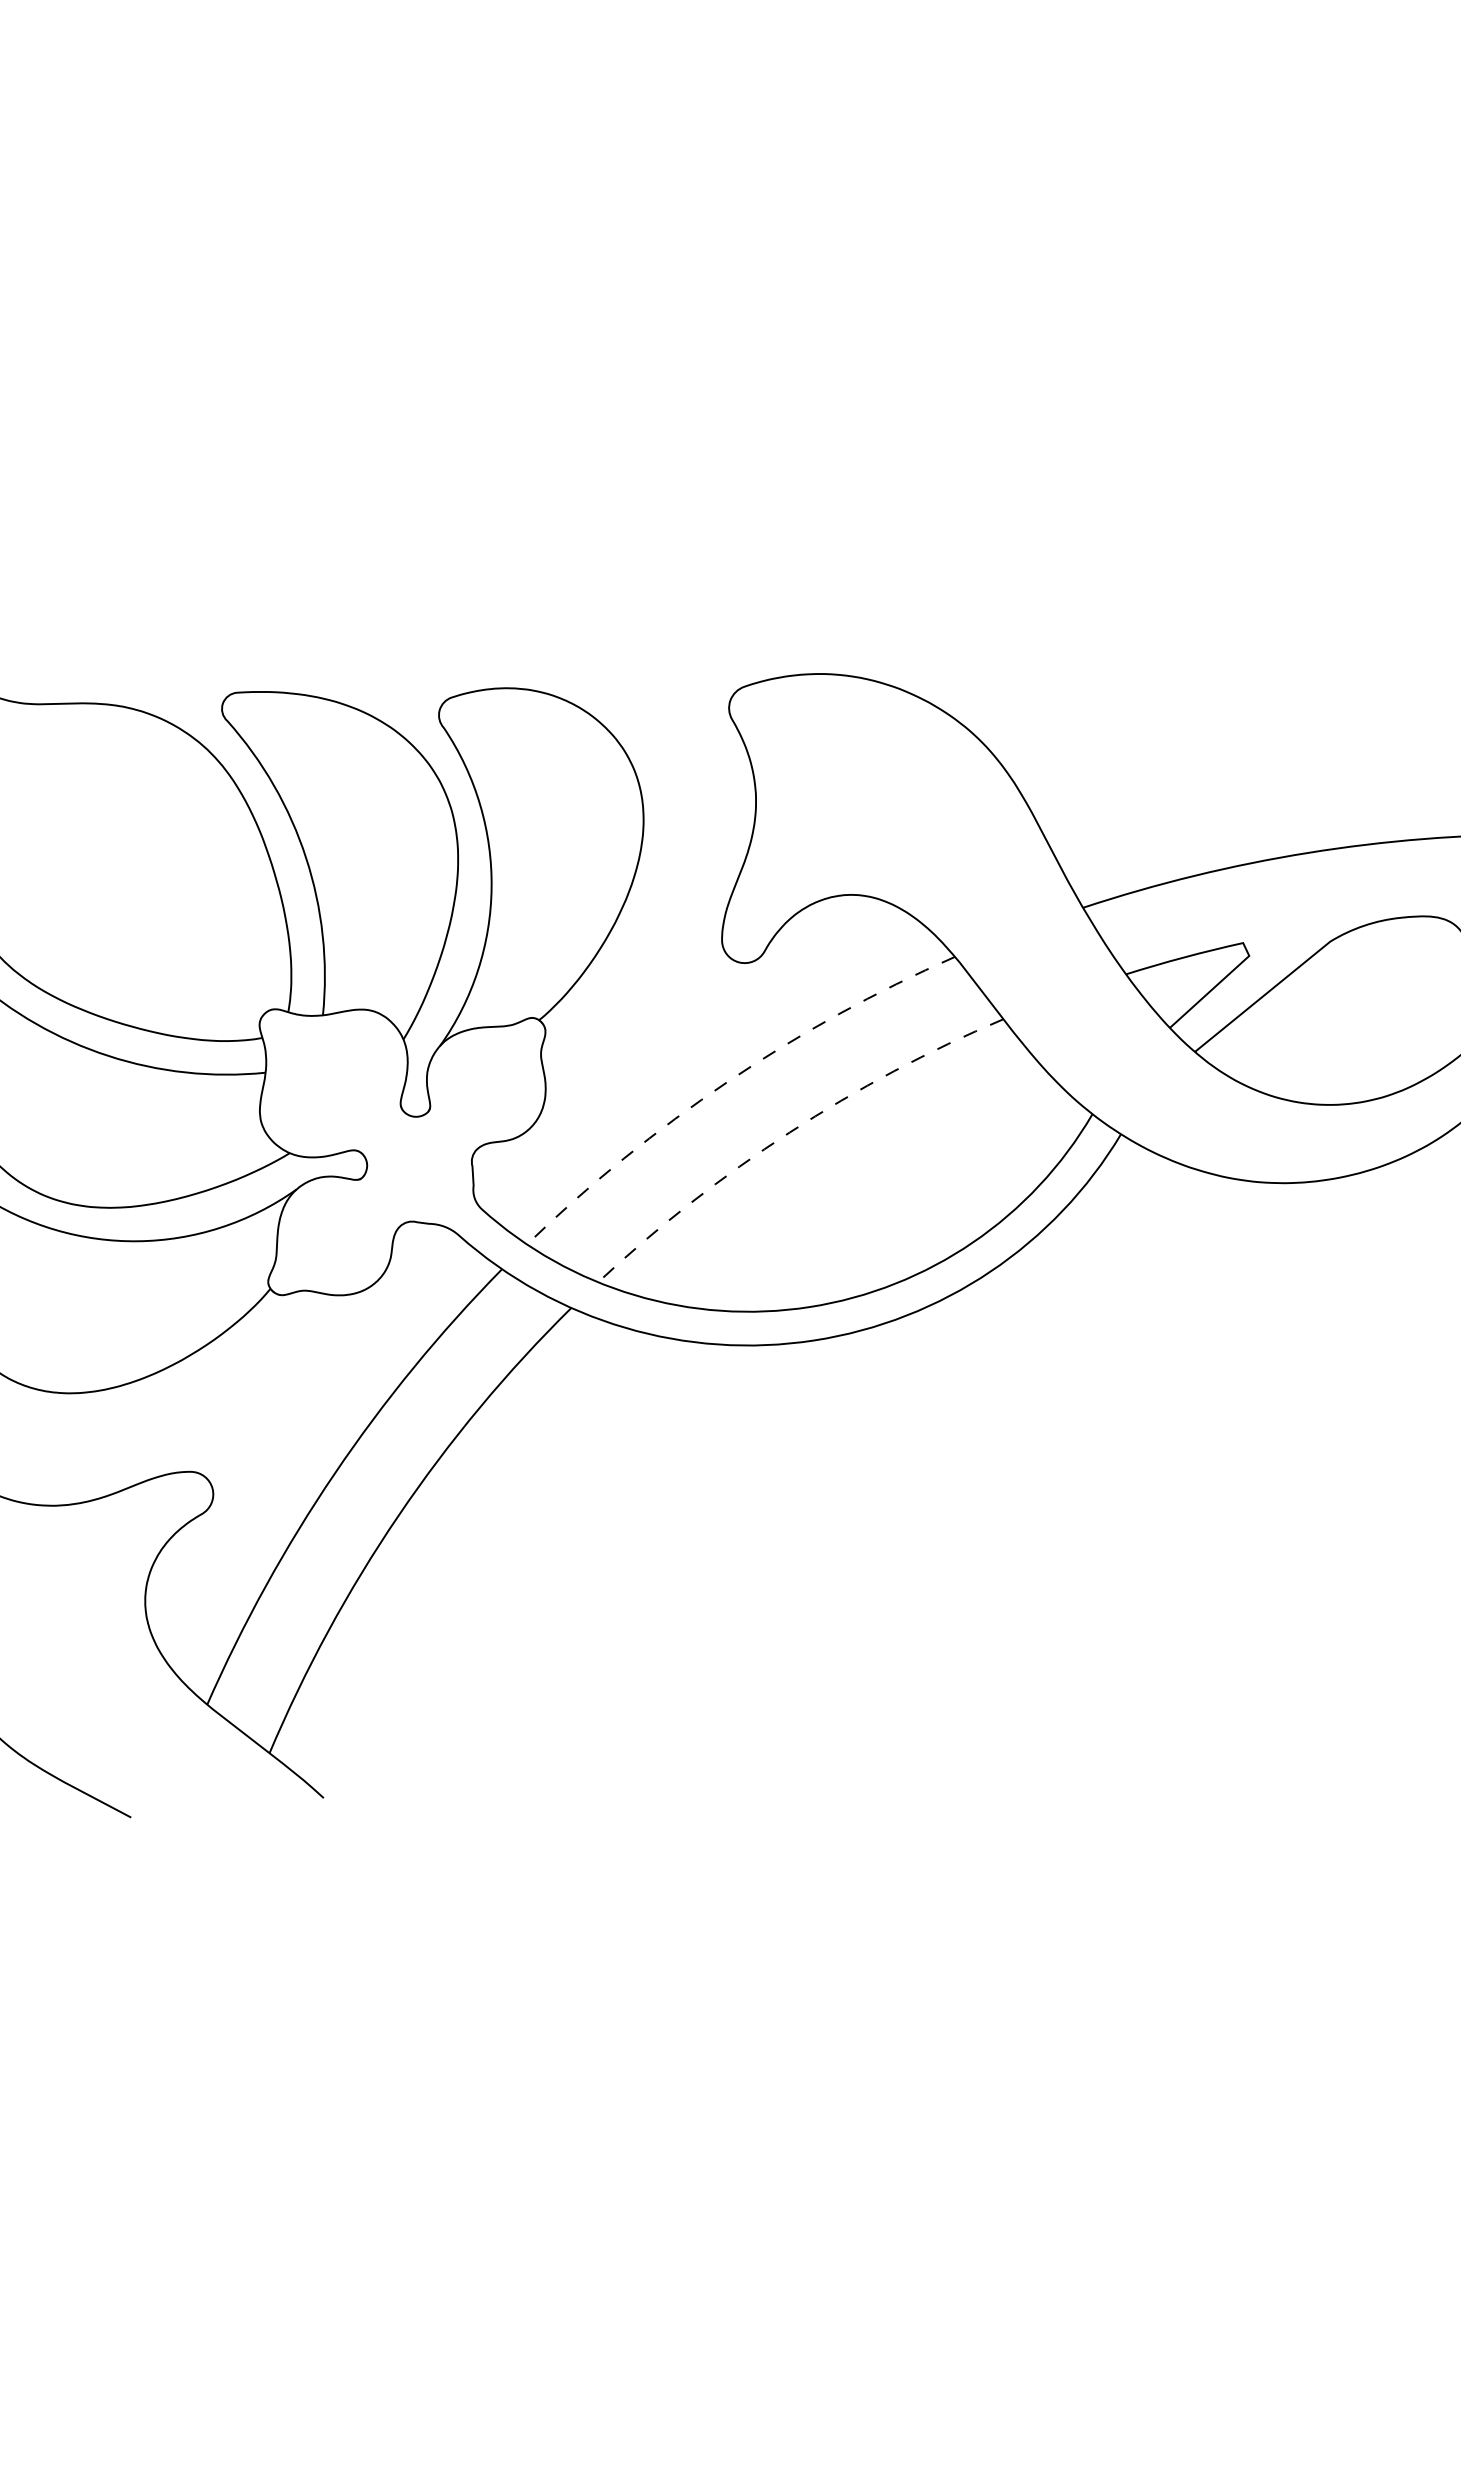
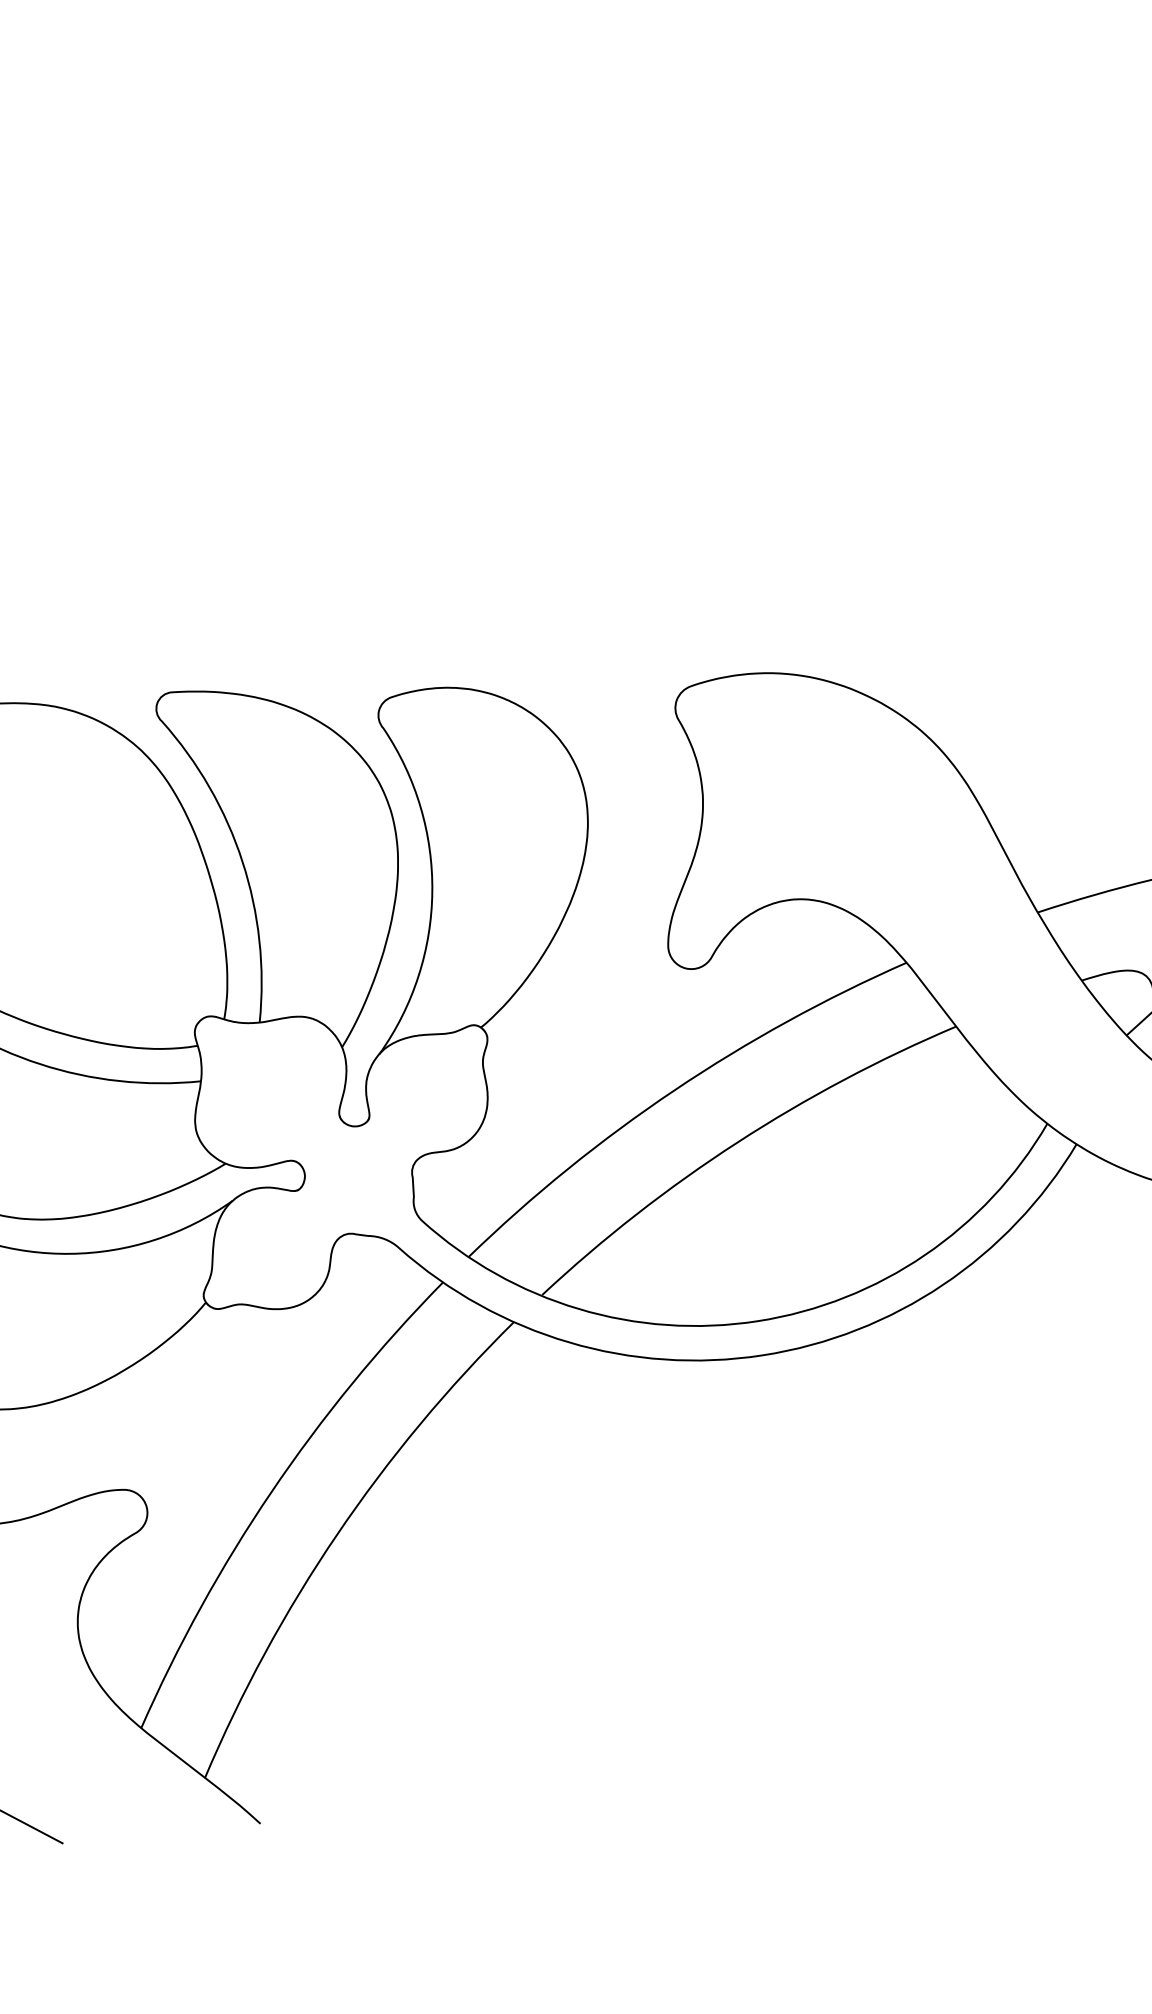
arc: (728, 1081) -> (674, 1090), dashed -> solid
arc: (789, 1132) -> (737, 1142), dashed -> solid

